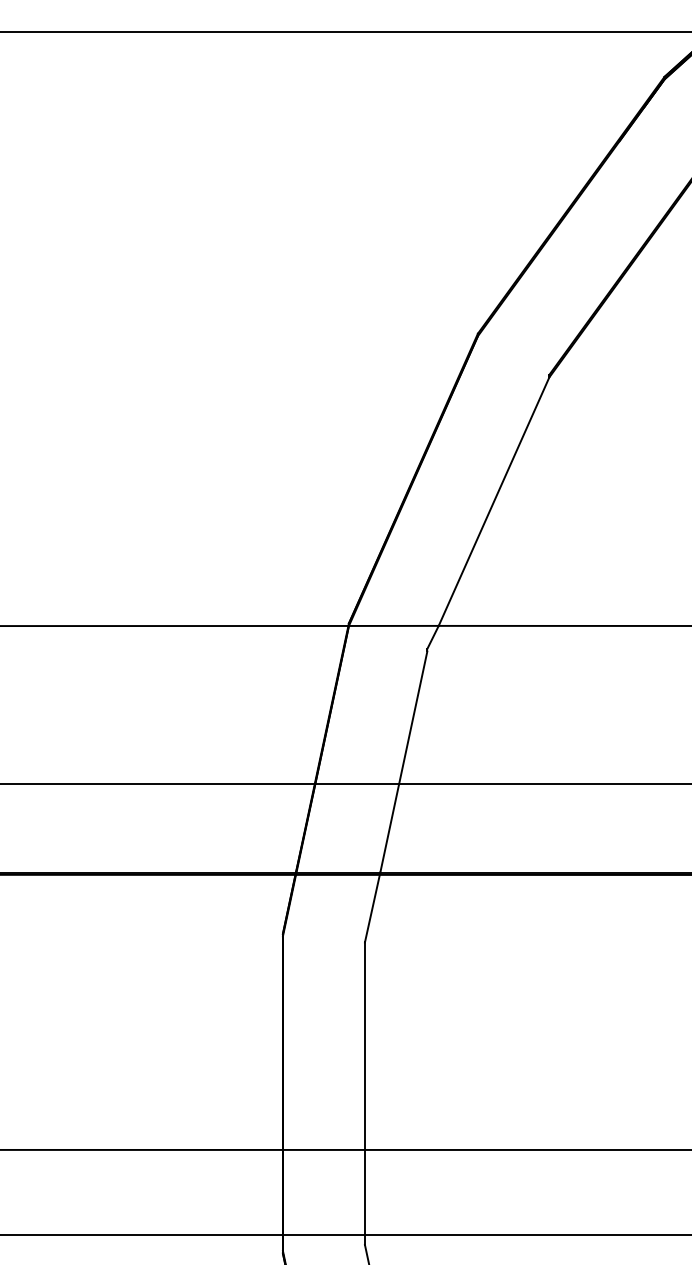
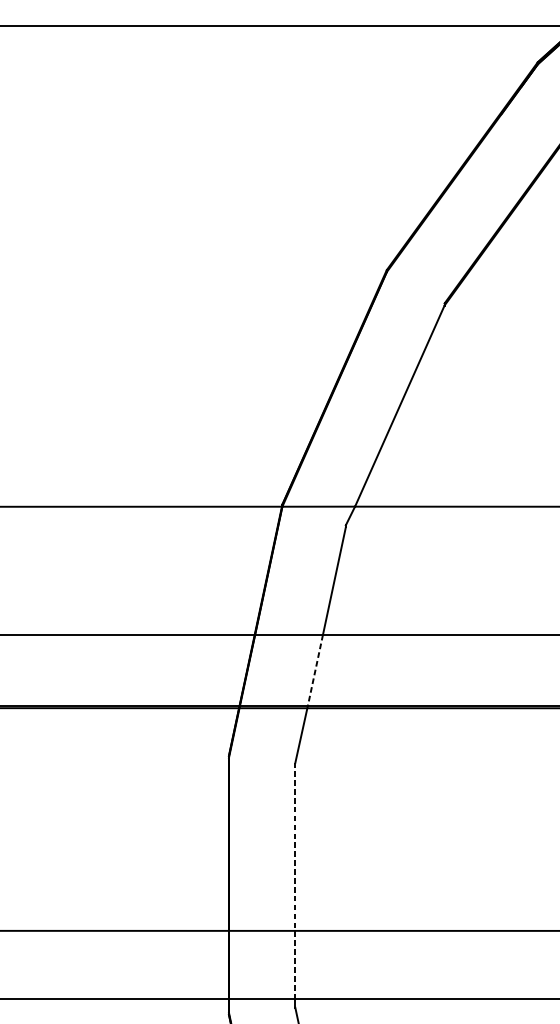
line: (389, 828) -> (315, 670), solid -> dashed
line: (364, 1088) -> (294, 881), solid -> dashed

